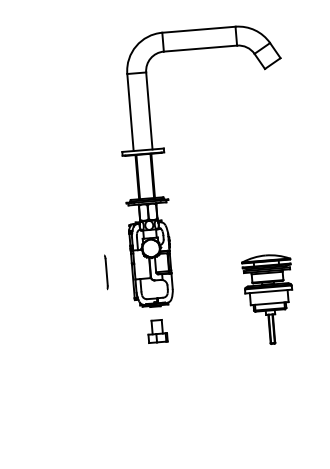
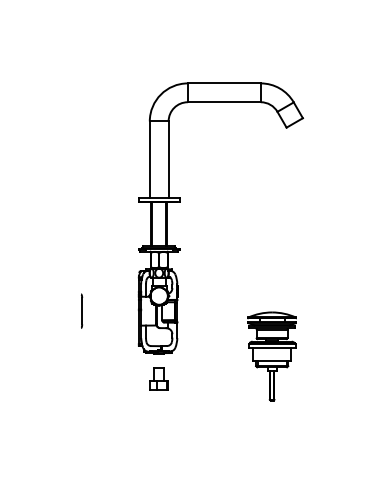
line: (106, 271) -> (82, 310), moved

